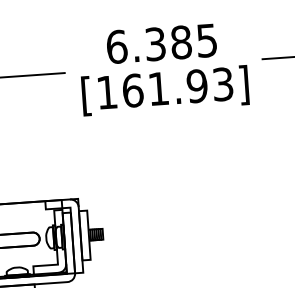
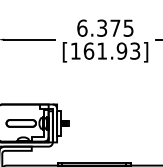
text: (181, 41) -> (115, 27), 6.385 -> 6.375

